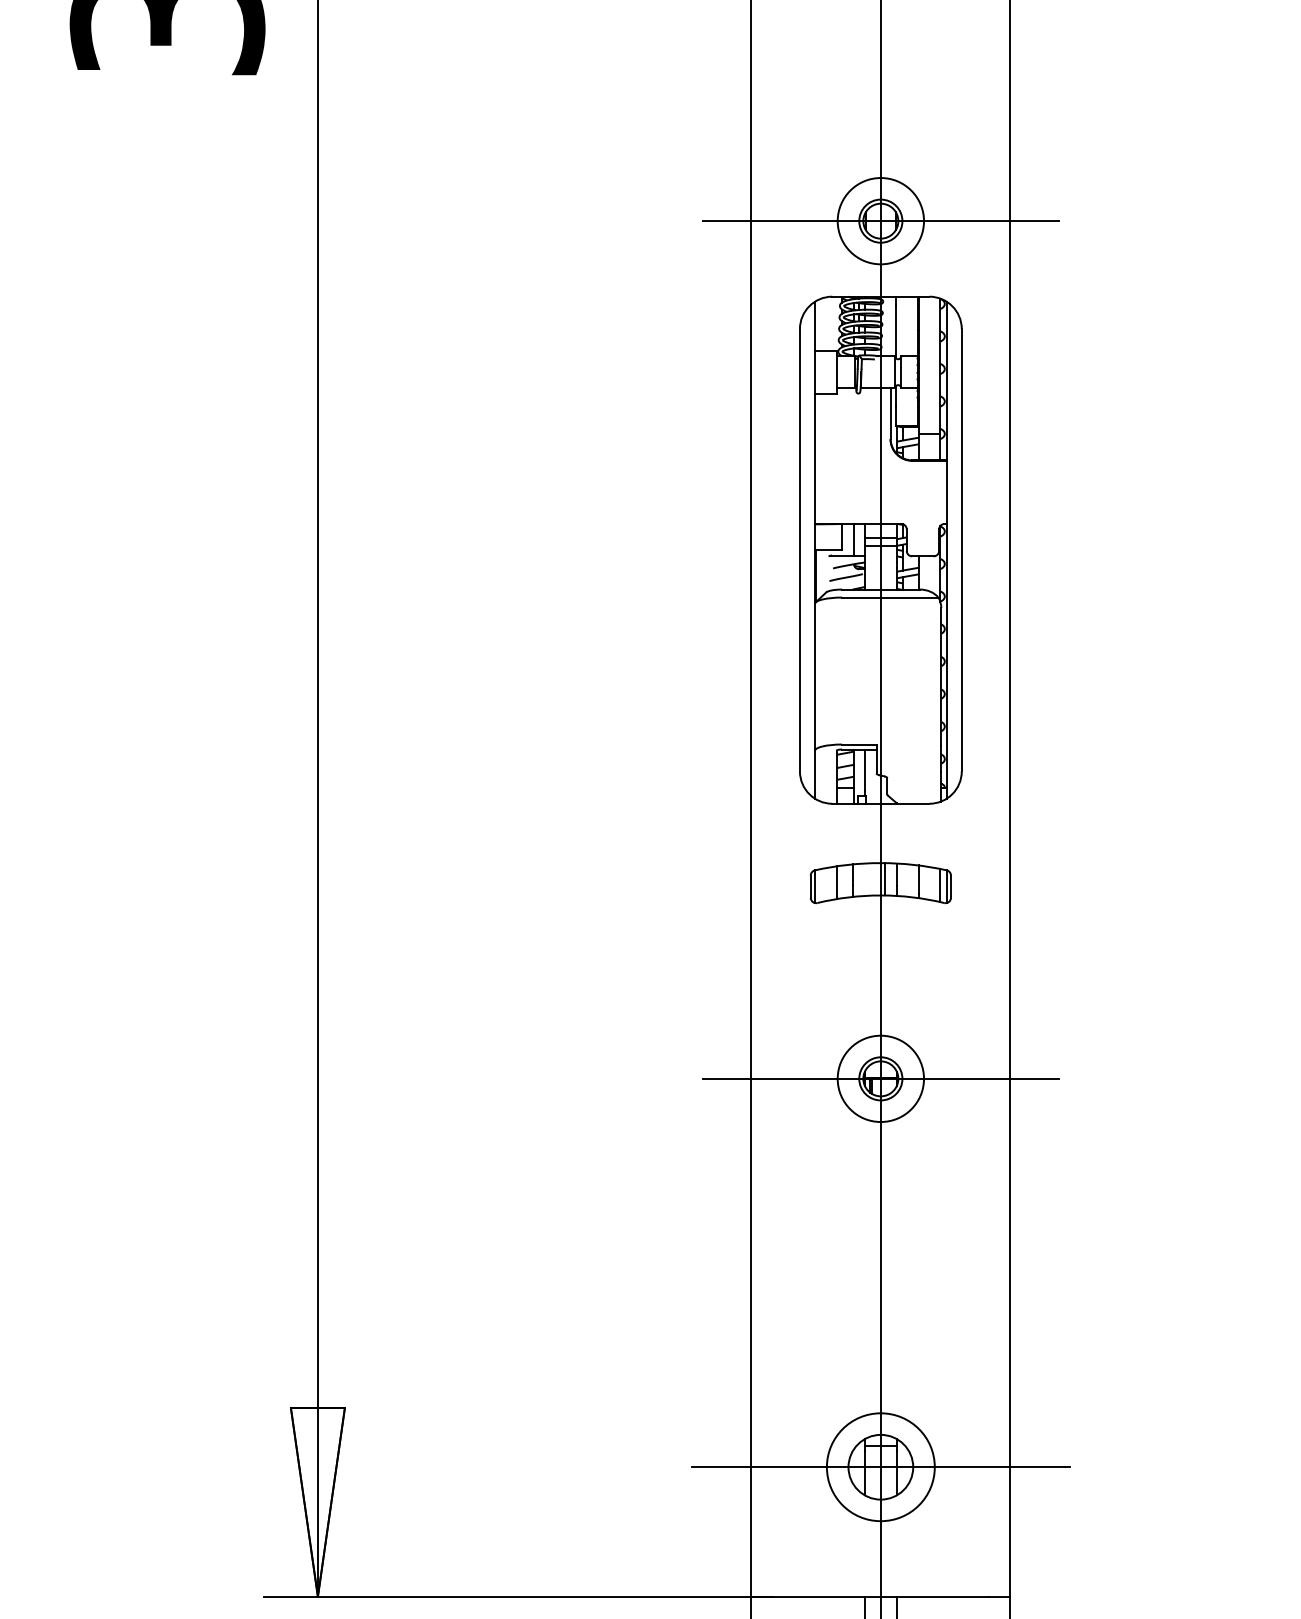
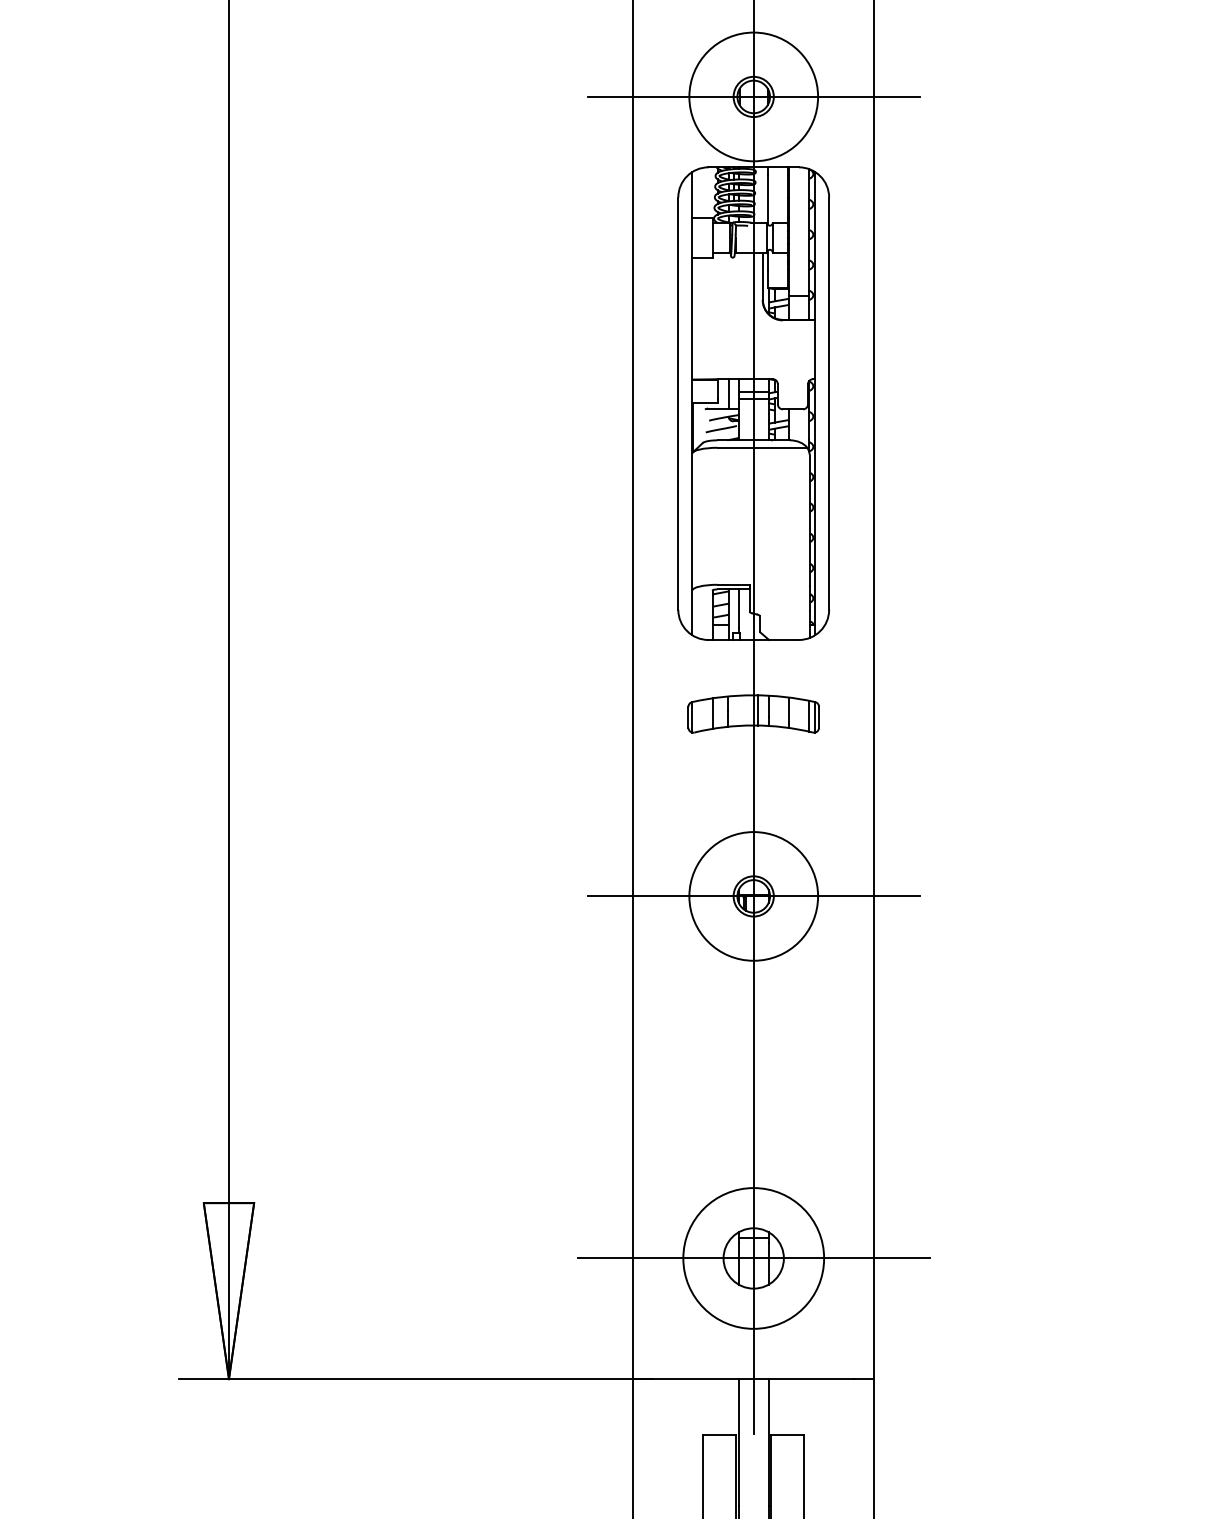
circle: (880, 220) -> (753, 96), size x1.6
circle: (880, 1078) -> (753, 896), size x1.6
circle: (880, 1467) -> (753, 1258), size x1.4

